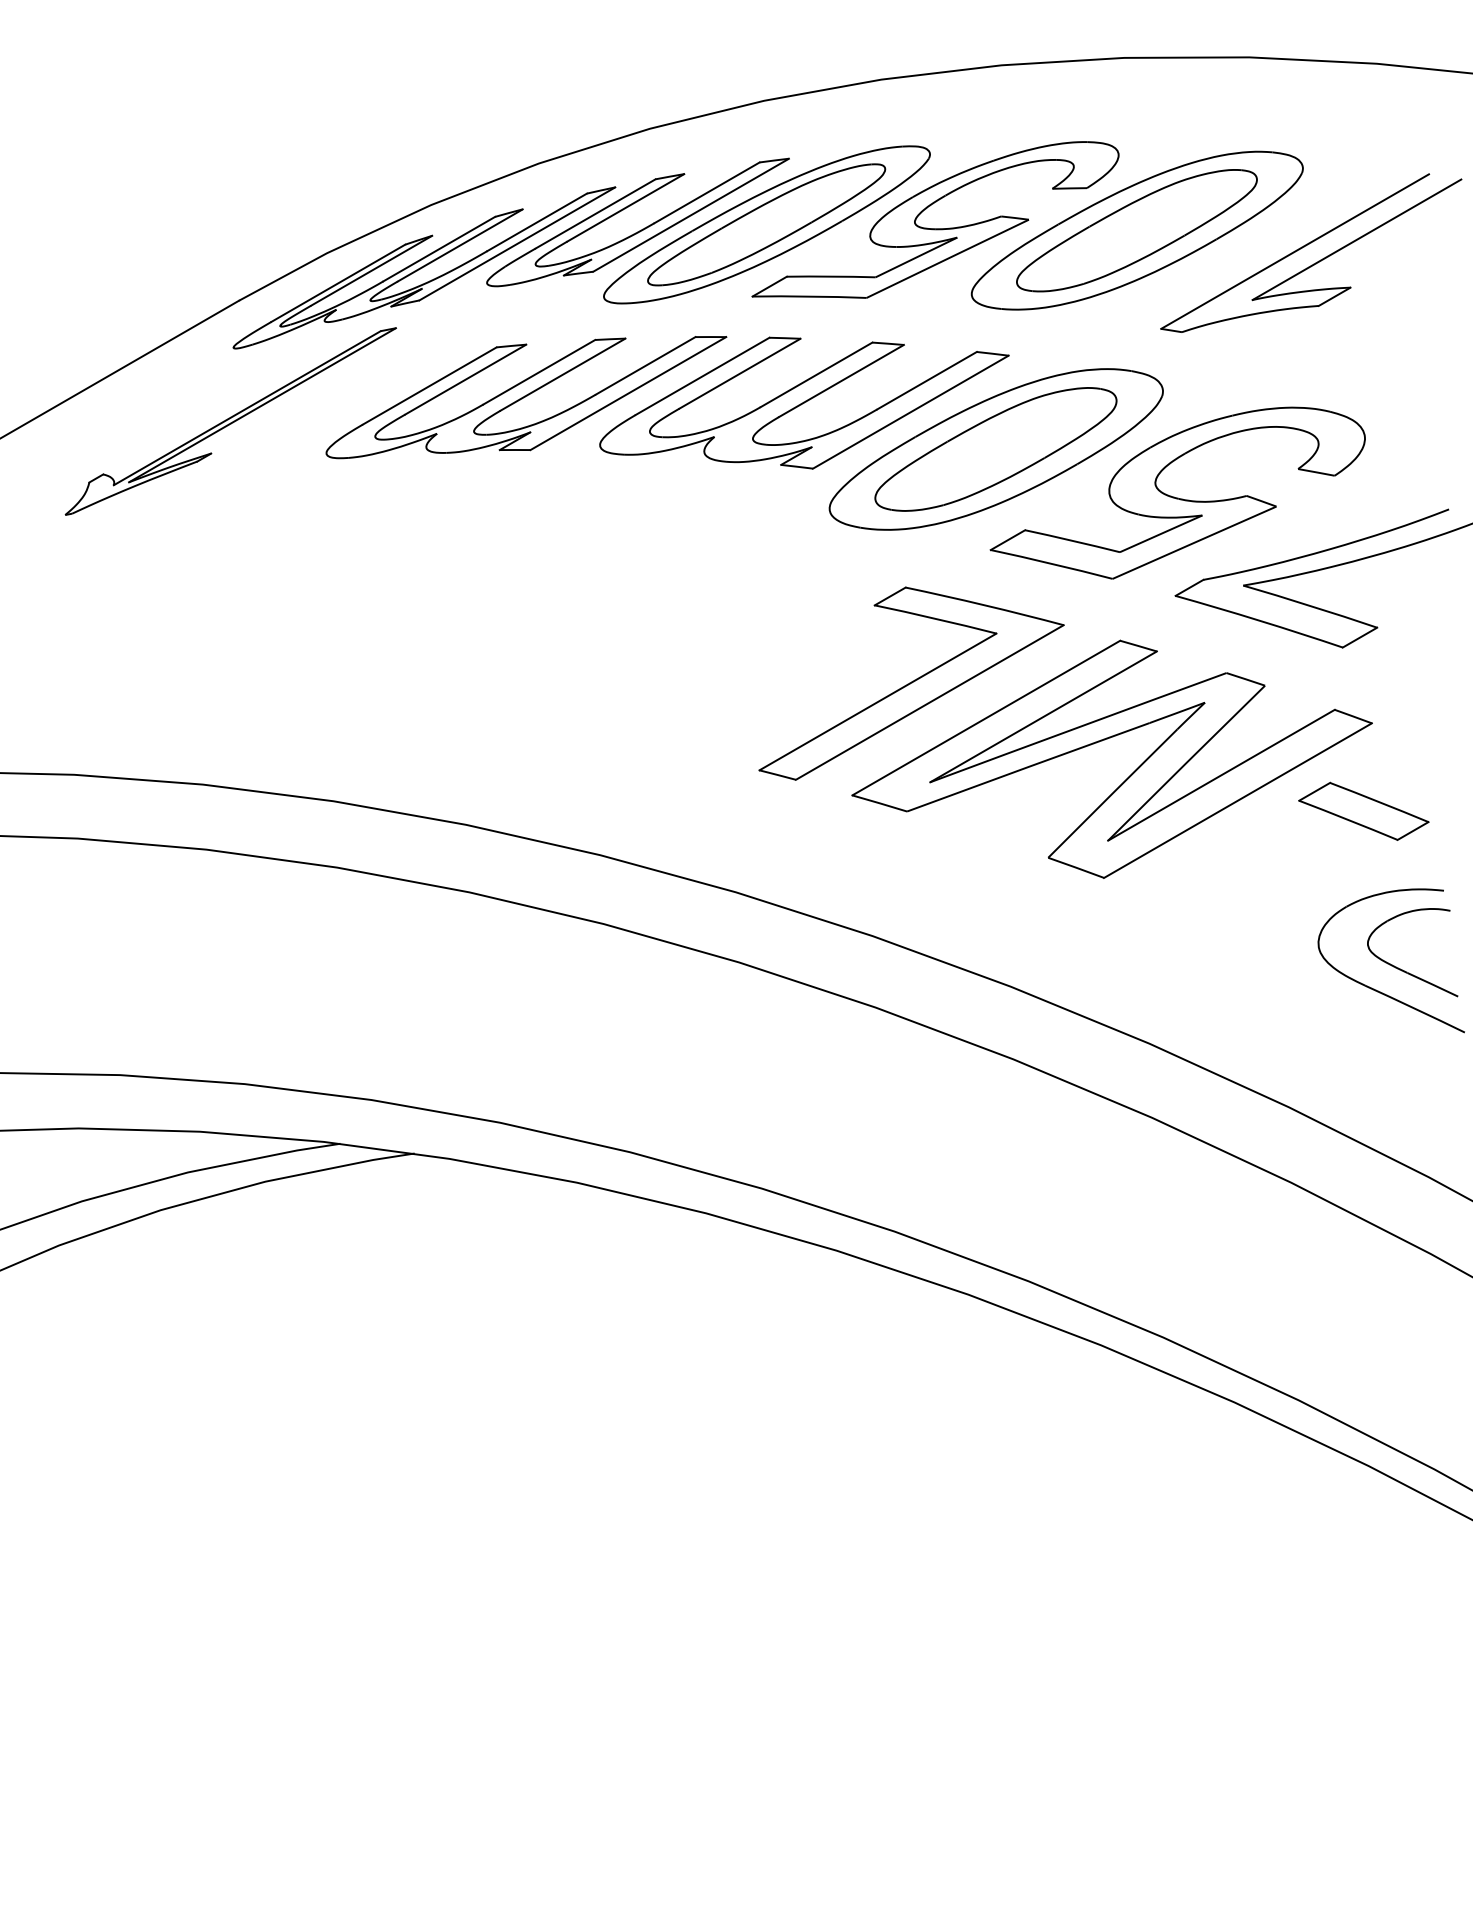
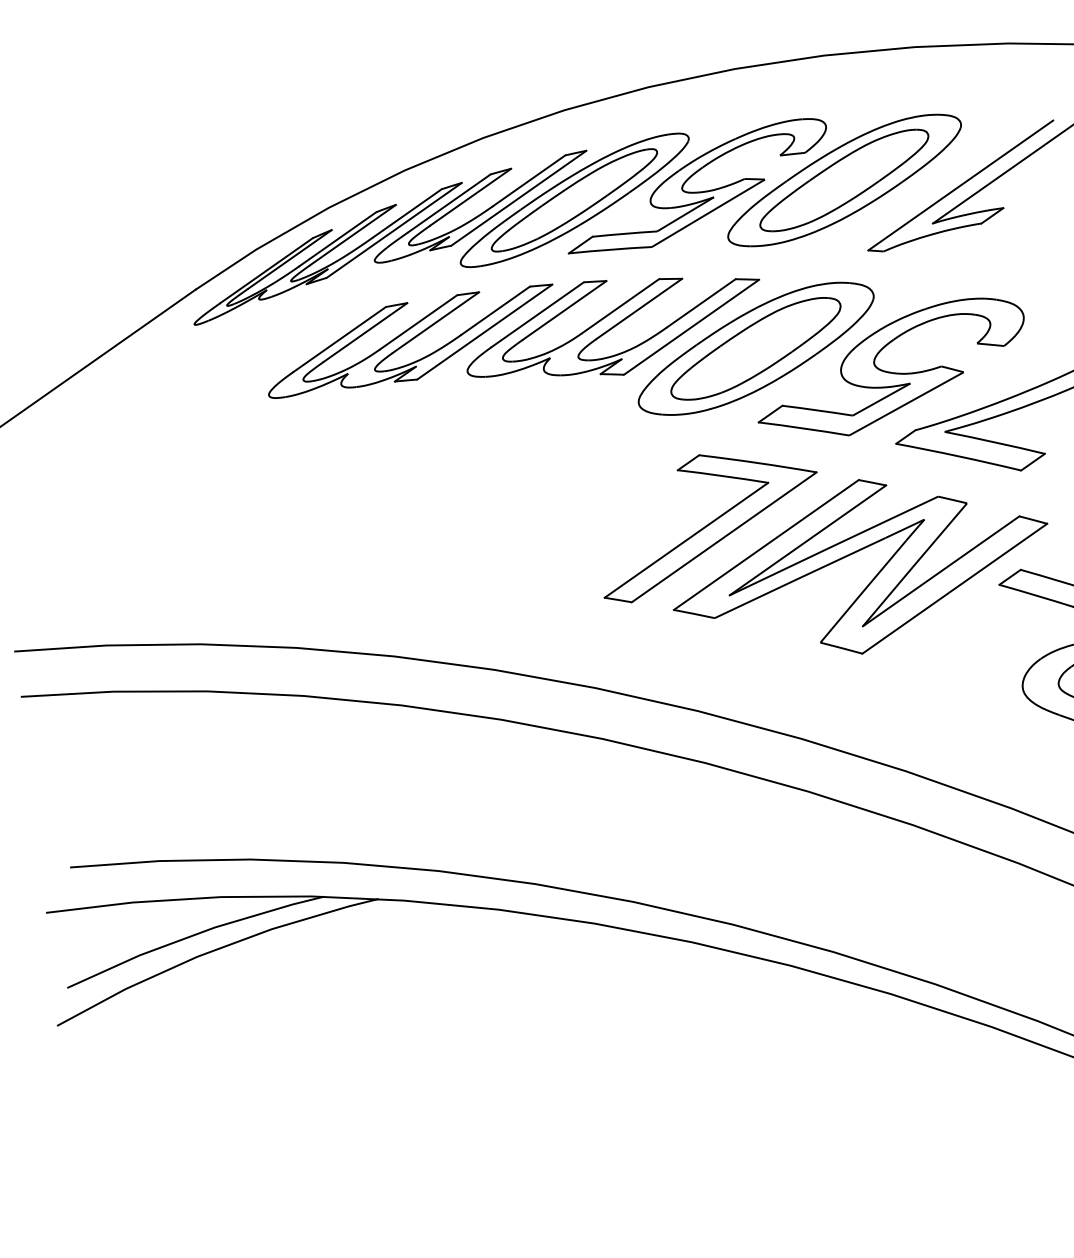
part: (230, 421) -> (197, 378), removed

